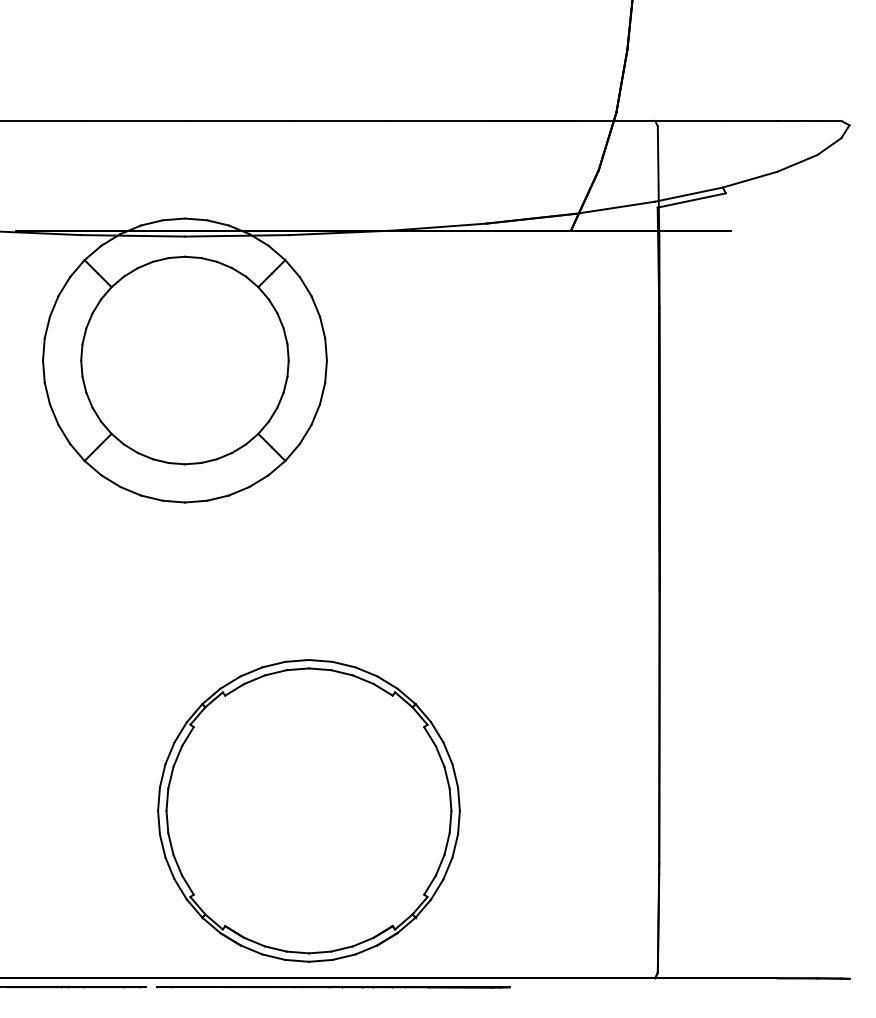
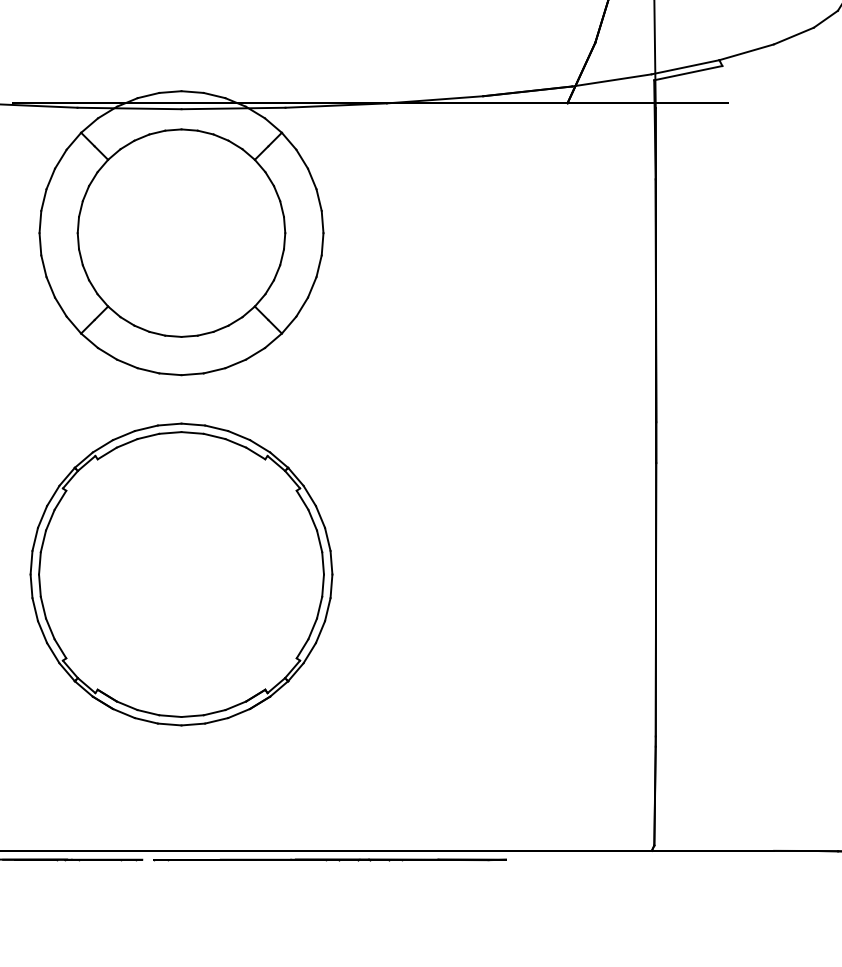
part: (308, 810) -> (181, 574), moved

